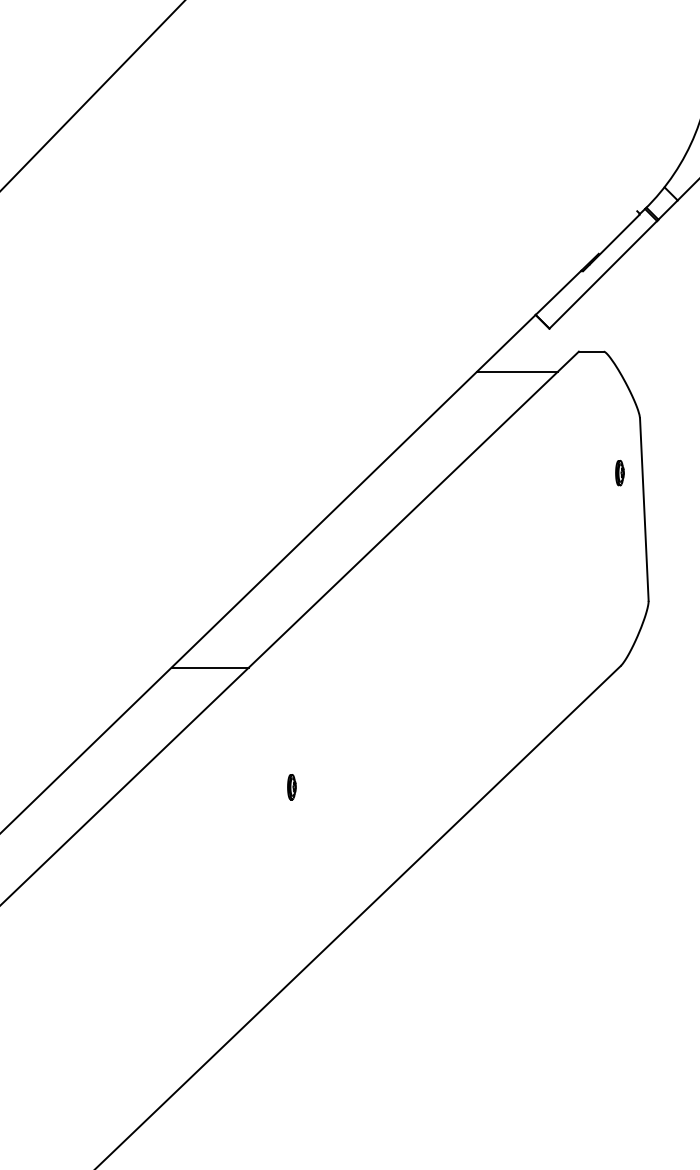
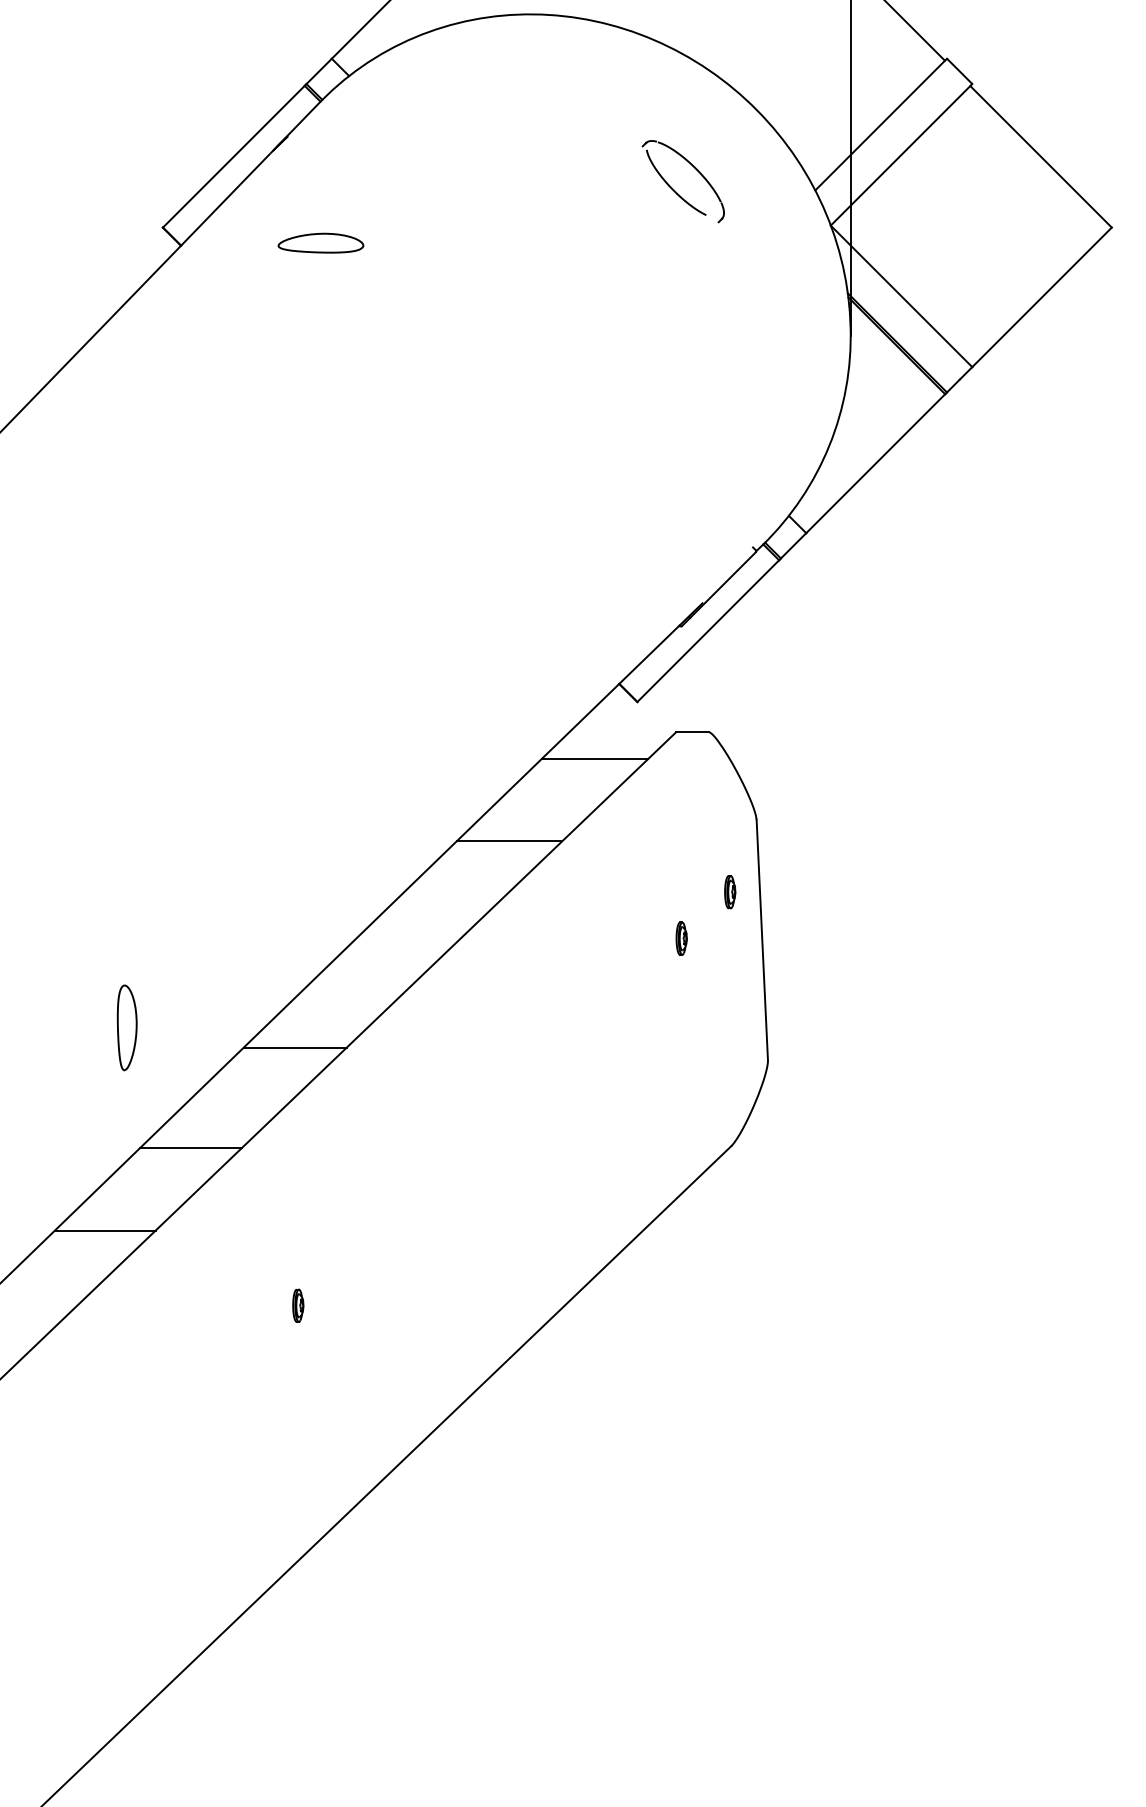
line: (452, 434) -> (509, 841), added
part: (582, 508) -> (681, 938), added
part: (161, 575) -> (126, 1027), added
line: (289, 591) -> (294, 1047), added
line: (144, 730) -> (104, 1230), added

